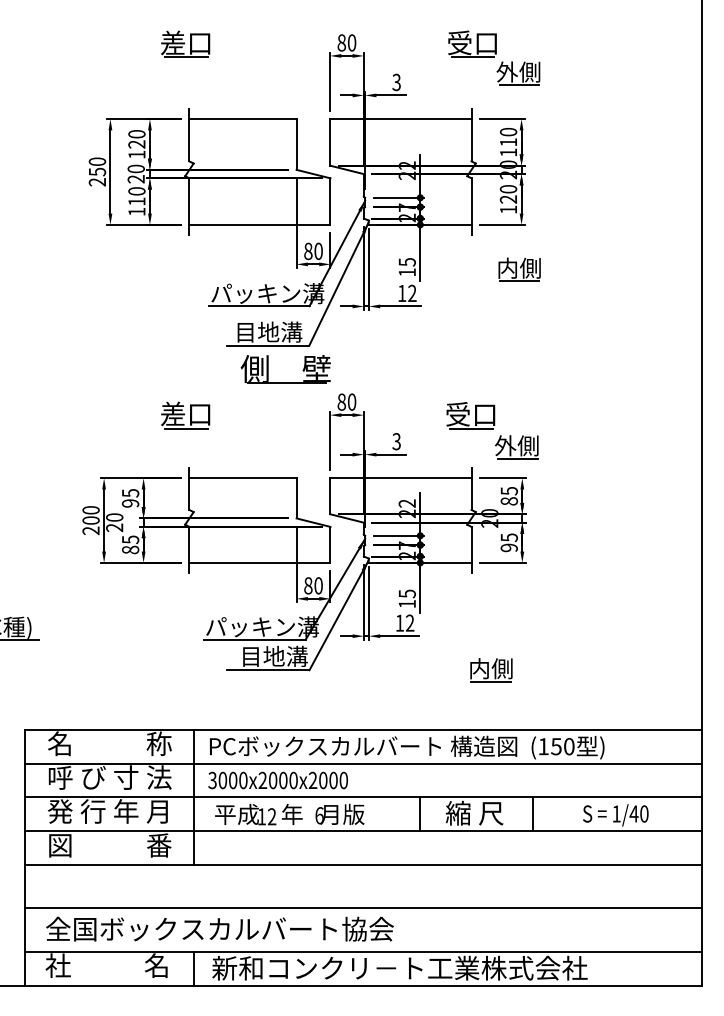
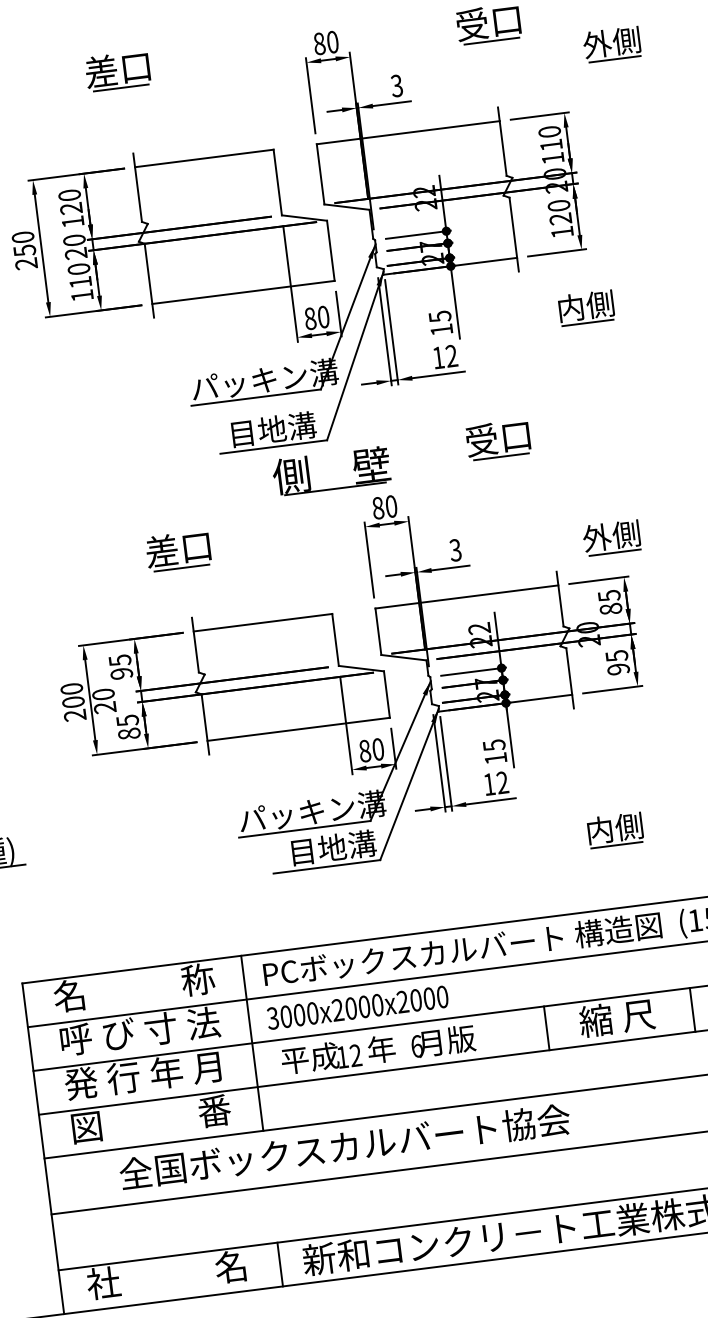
part: (518, 73) -> (612, 44), moved
part: (285, 382) -> (333, 488), moved
part: (470, 415) -> (497, 439), moved
text: (219, 928) -> (344, 1146), moved

